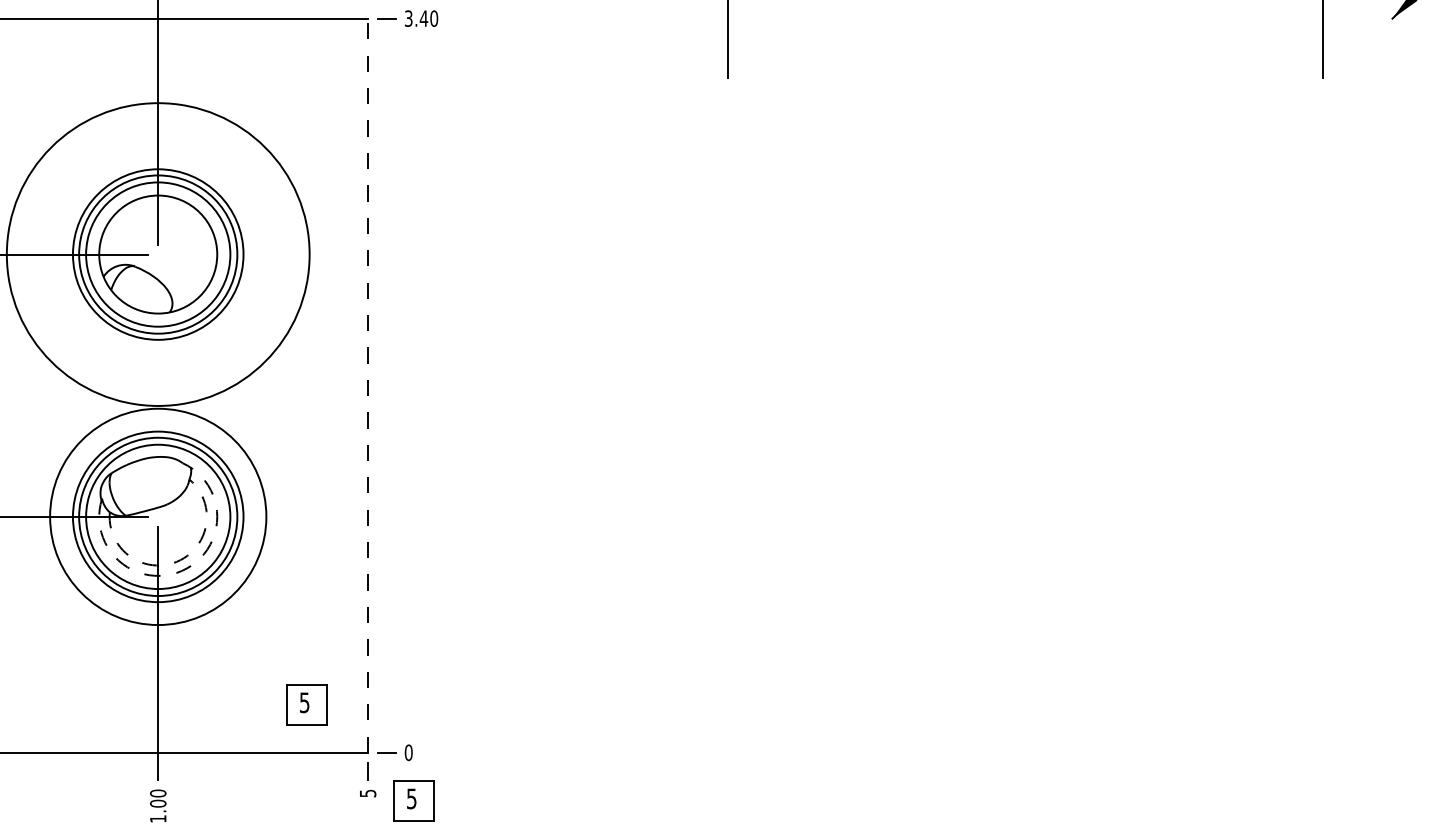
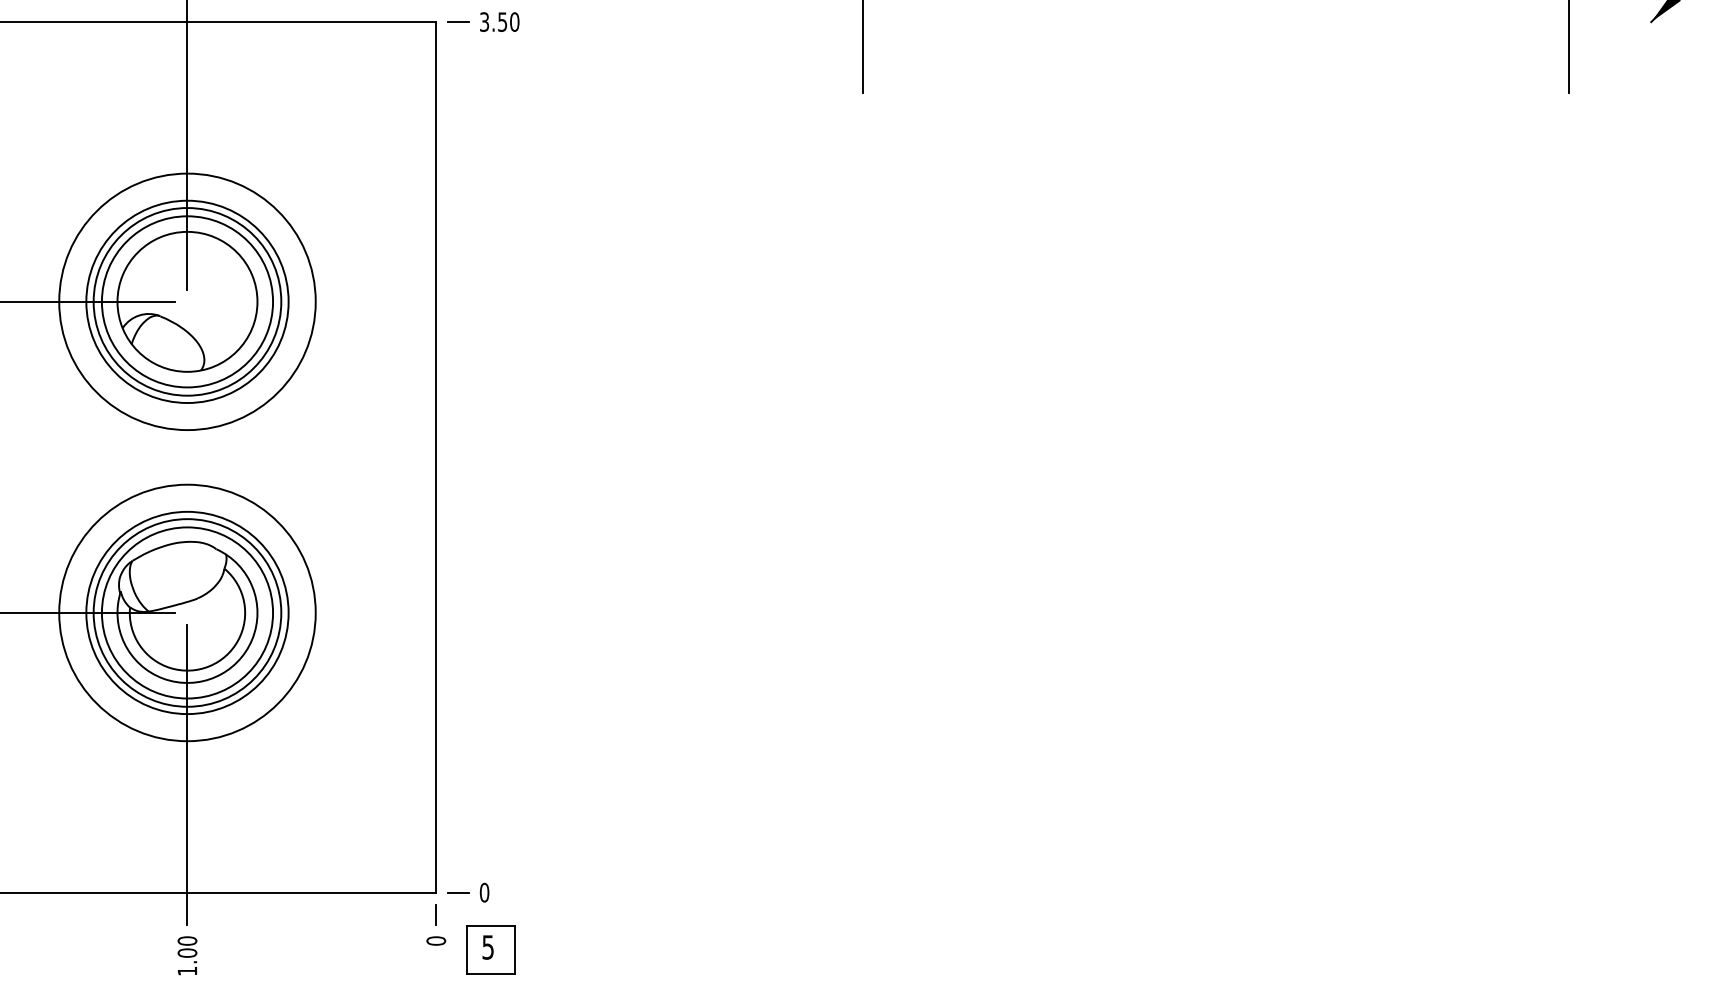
text: (423, 18) -> (502, 21), 3.40 -> 3.50
circle: (158, 254) -> (187, 301), size x0.71
line: (368, 384) -> (436, 456), dashed -> solid
arc: (176, 562) -> (209, 666), dashed -> solid
arc: (181, 571) -> (215, 677), dashed -> solid
part: (306, 704) -> (363, 835), removed
text: (368, 793) -> (436, 940), 5 -> 0

